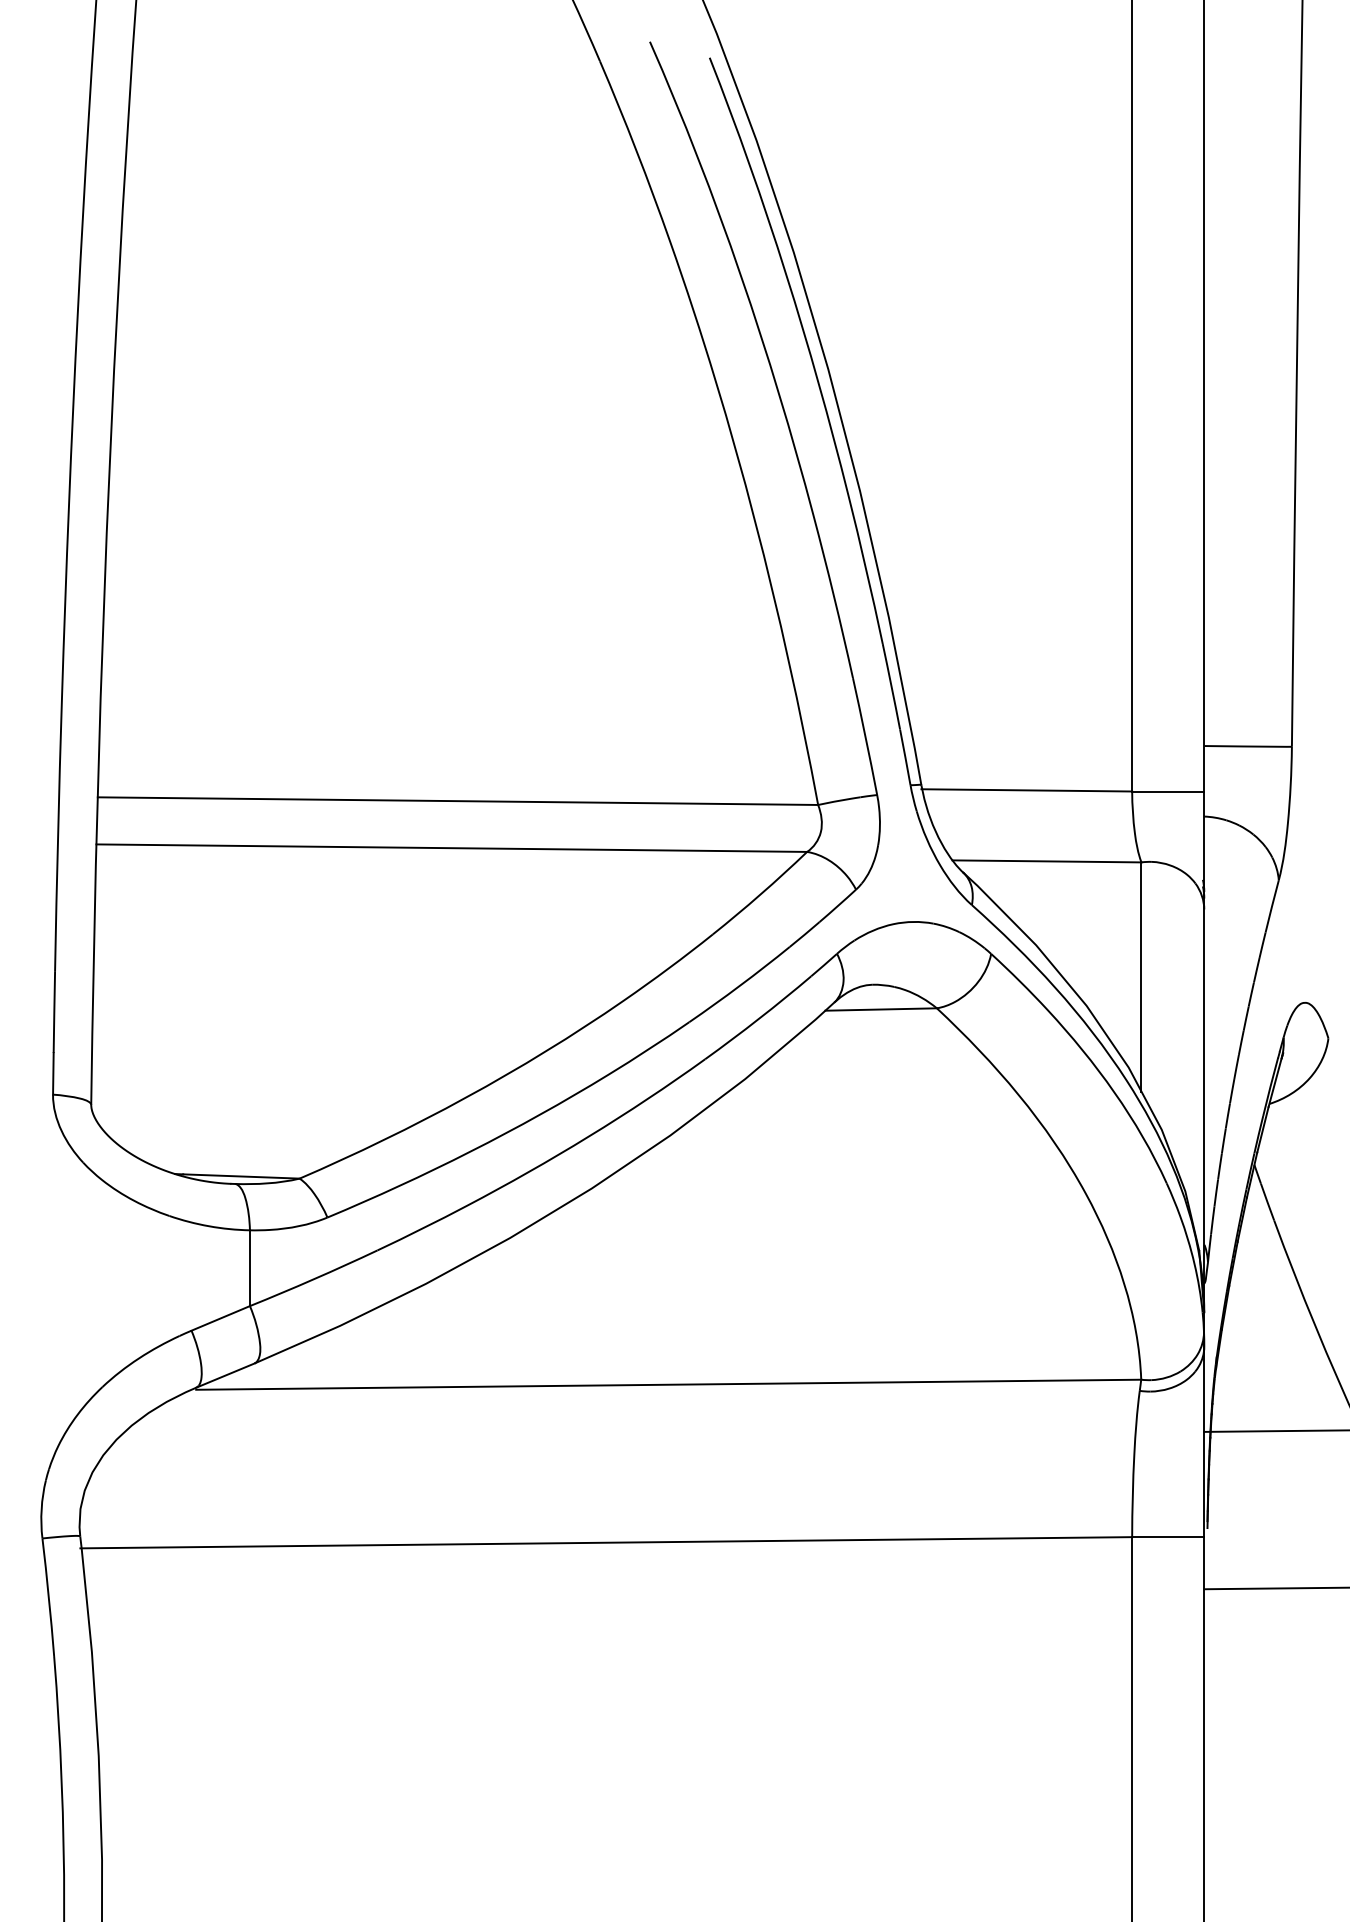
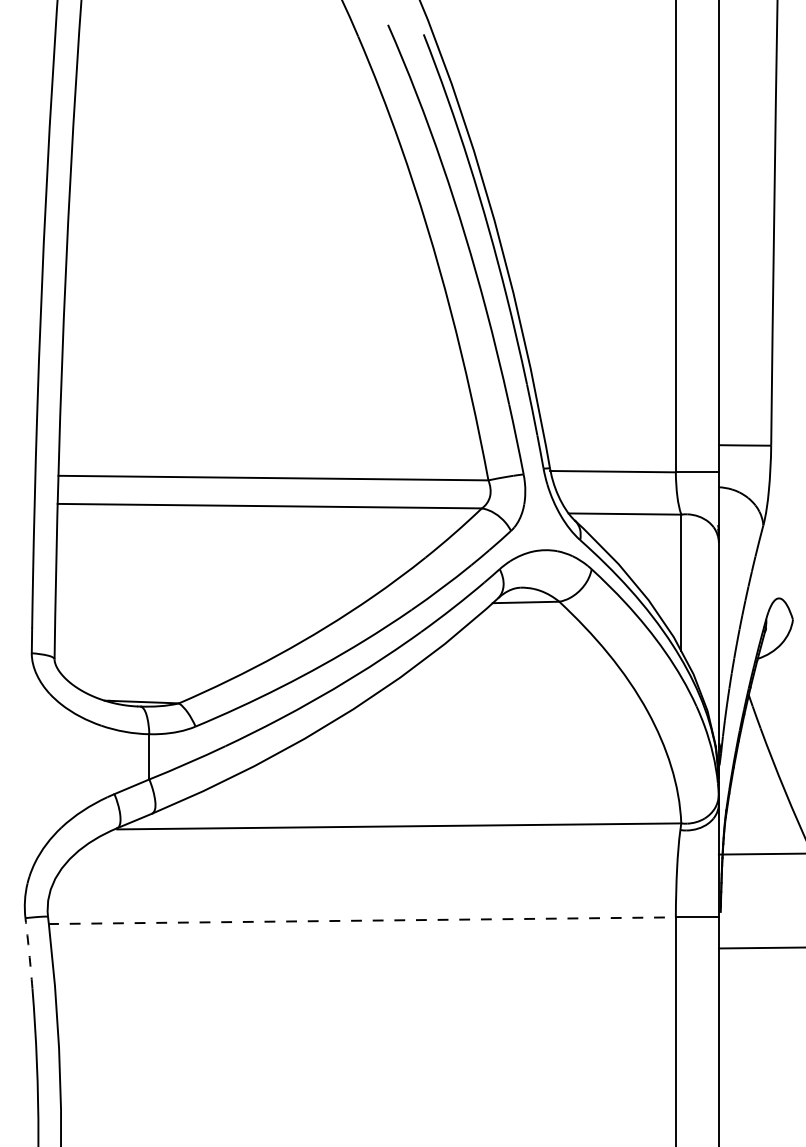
line: (605, 1542) -> (361, 920), solid -> dashed
arc: (49, 1597) -> (29, 953), solid -> dashed

